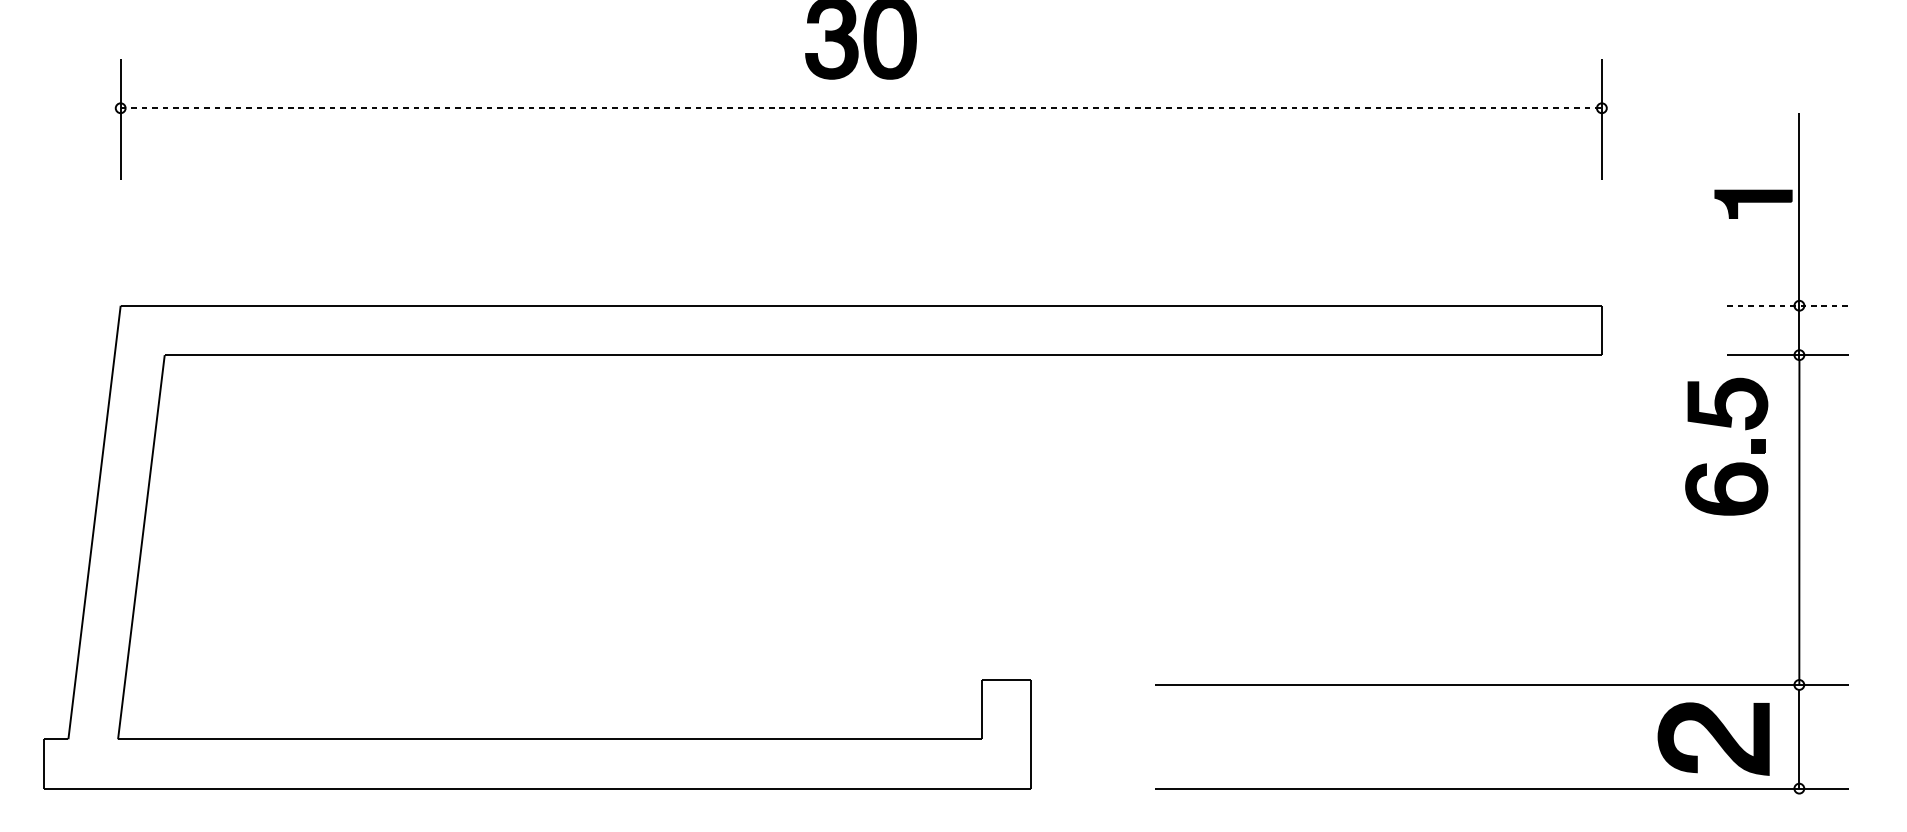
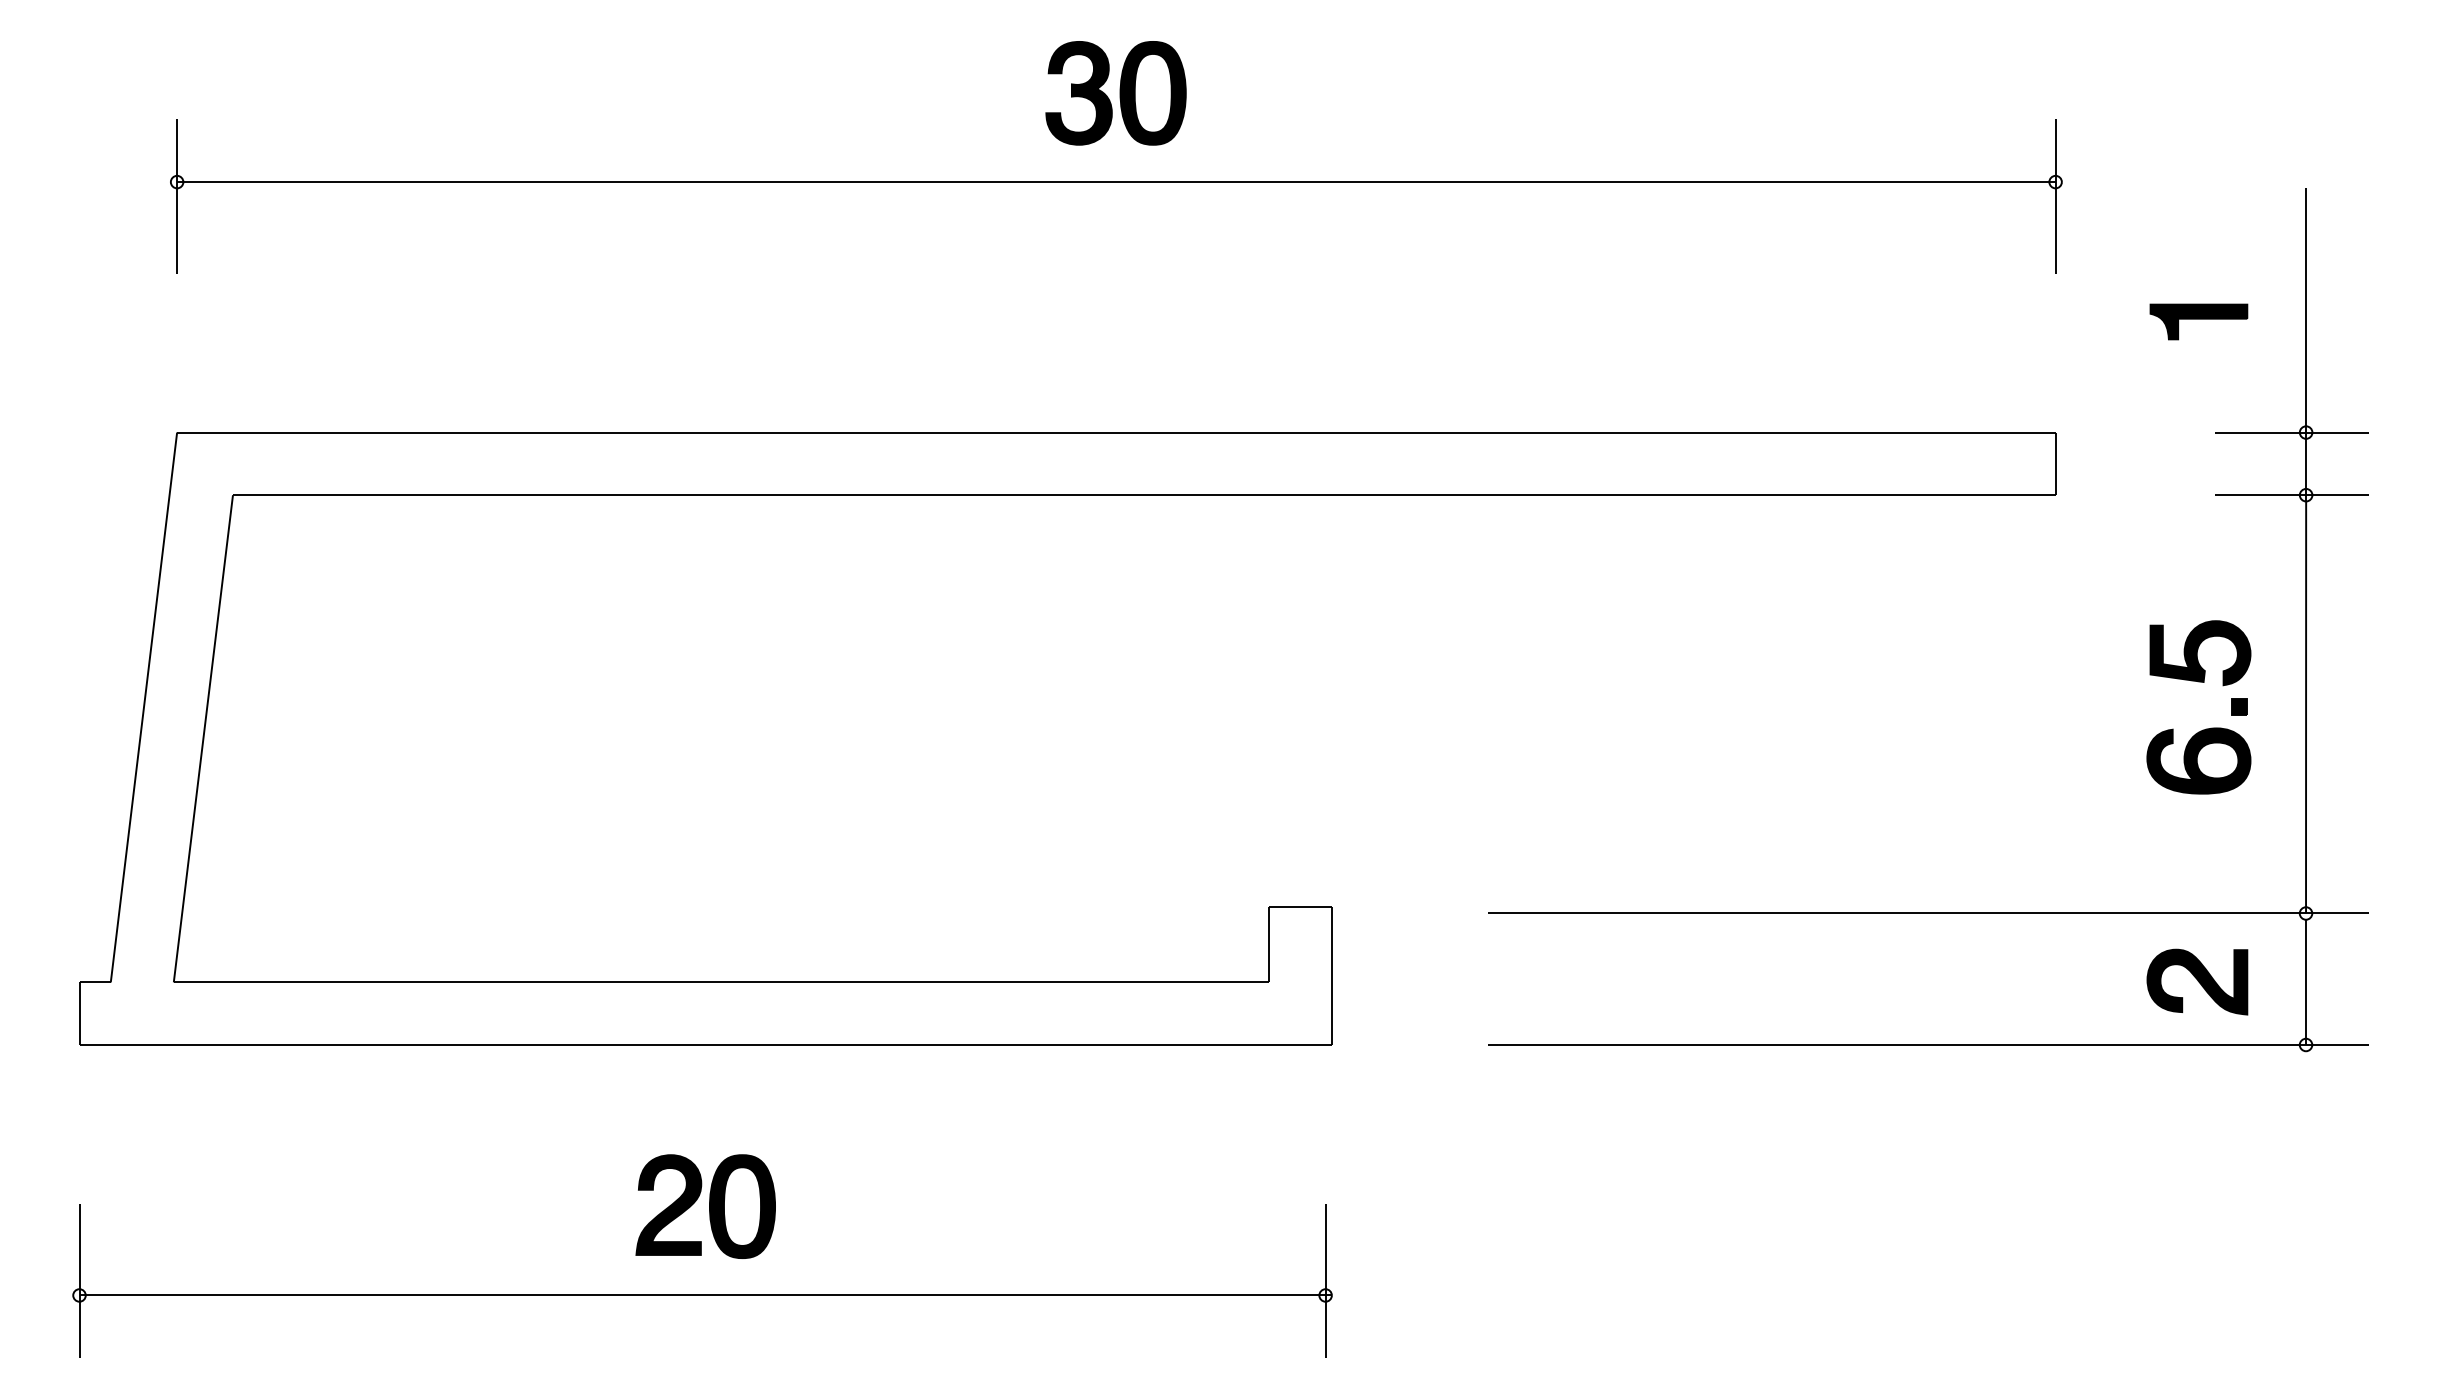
line: (861, 108) -> (1116, 182), dashed -> solid
part: (1753, 203) -> (2198, 321), moved
line: (1788, 305) -> (2292, 432), dashed -> solid
part: (1732, 463) -> (2206, 728), moved
part: (1713, 738) -> (2197, 981), size x0.71

